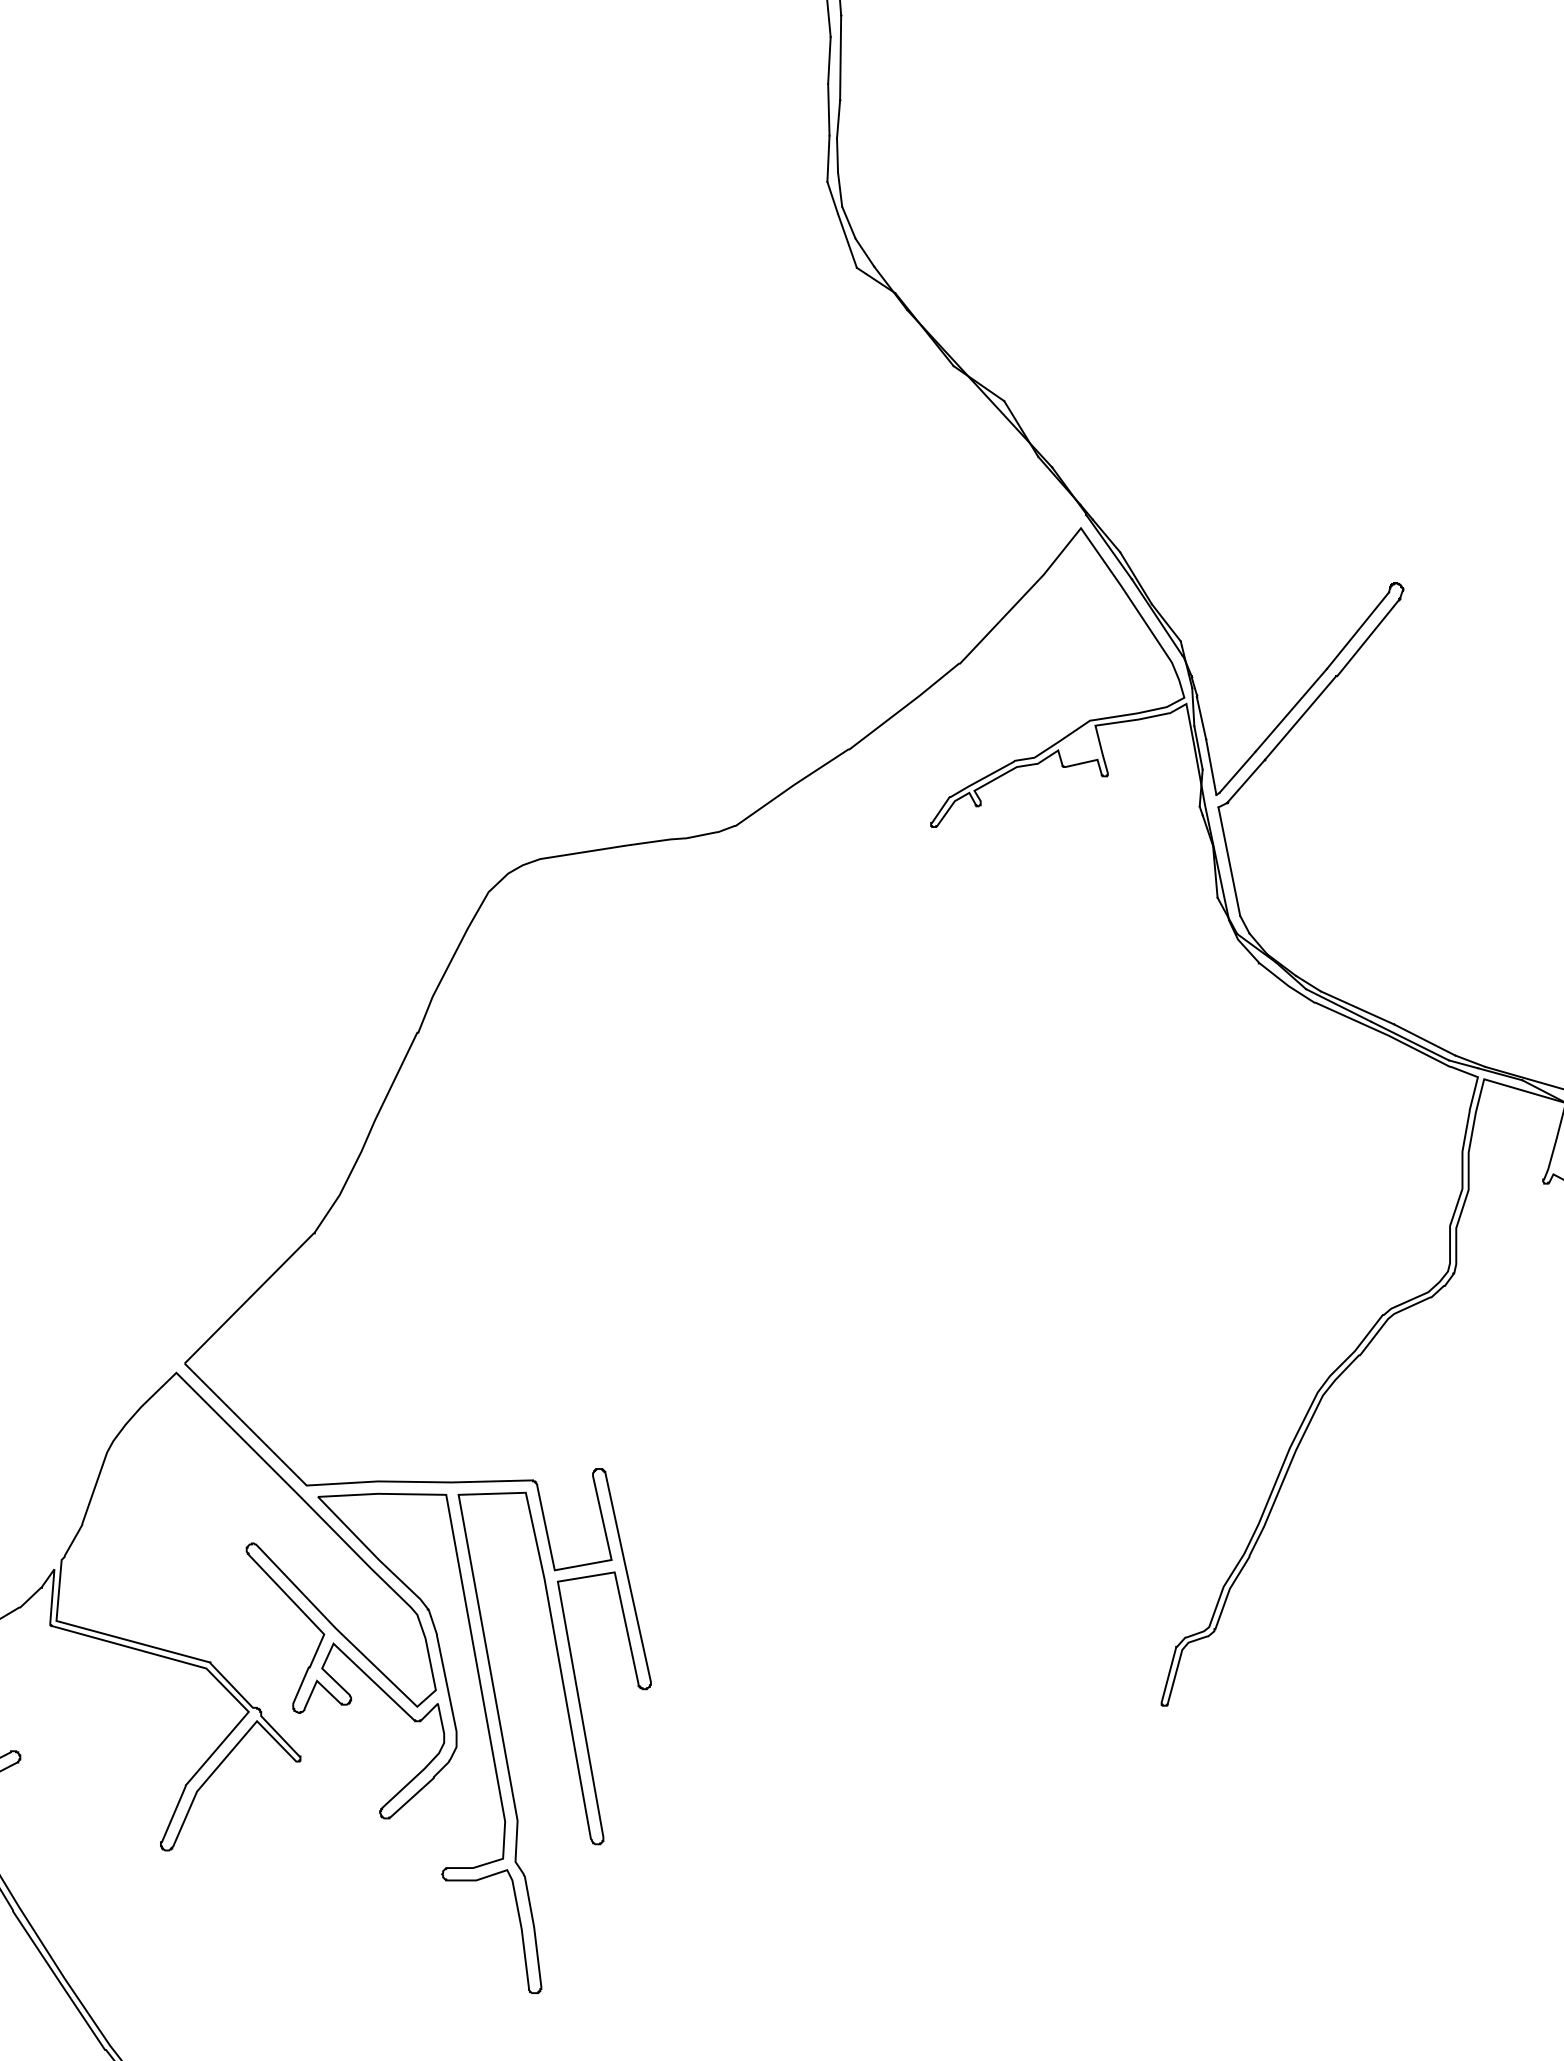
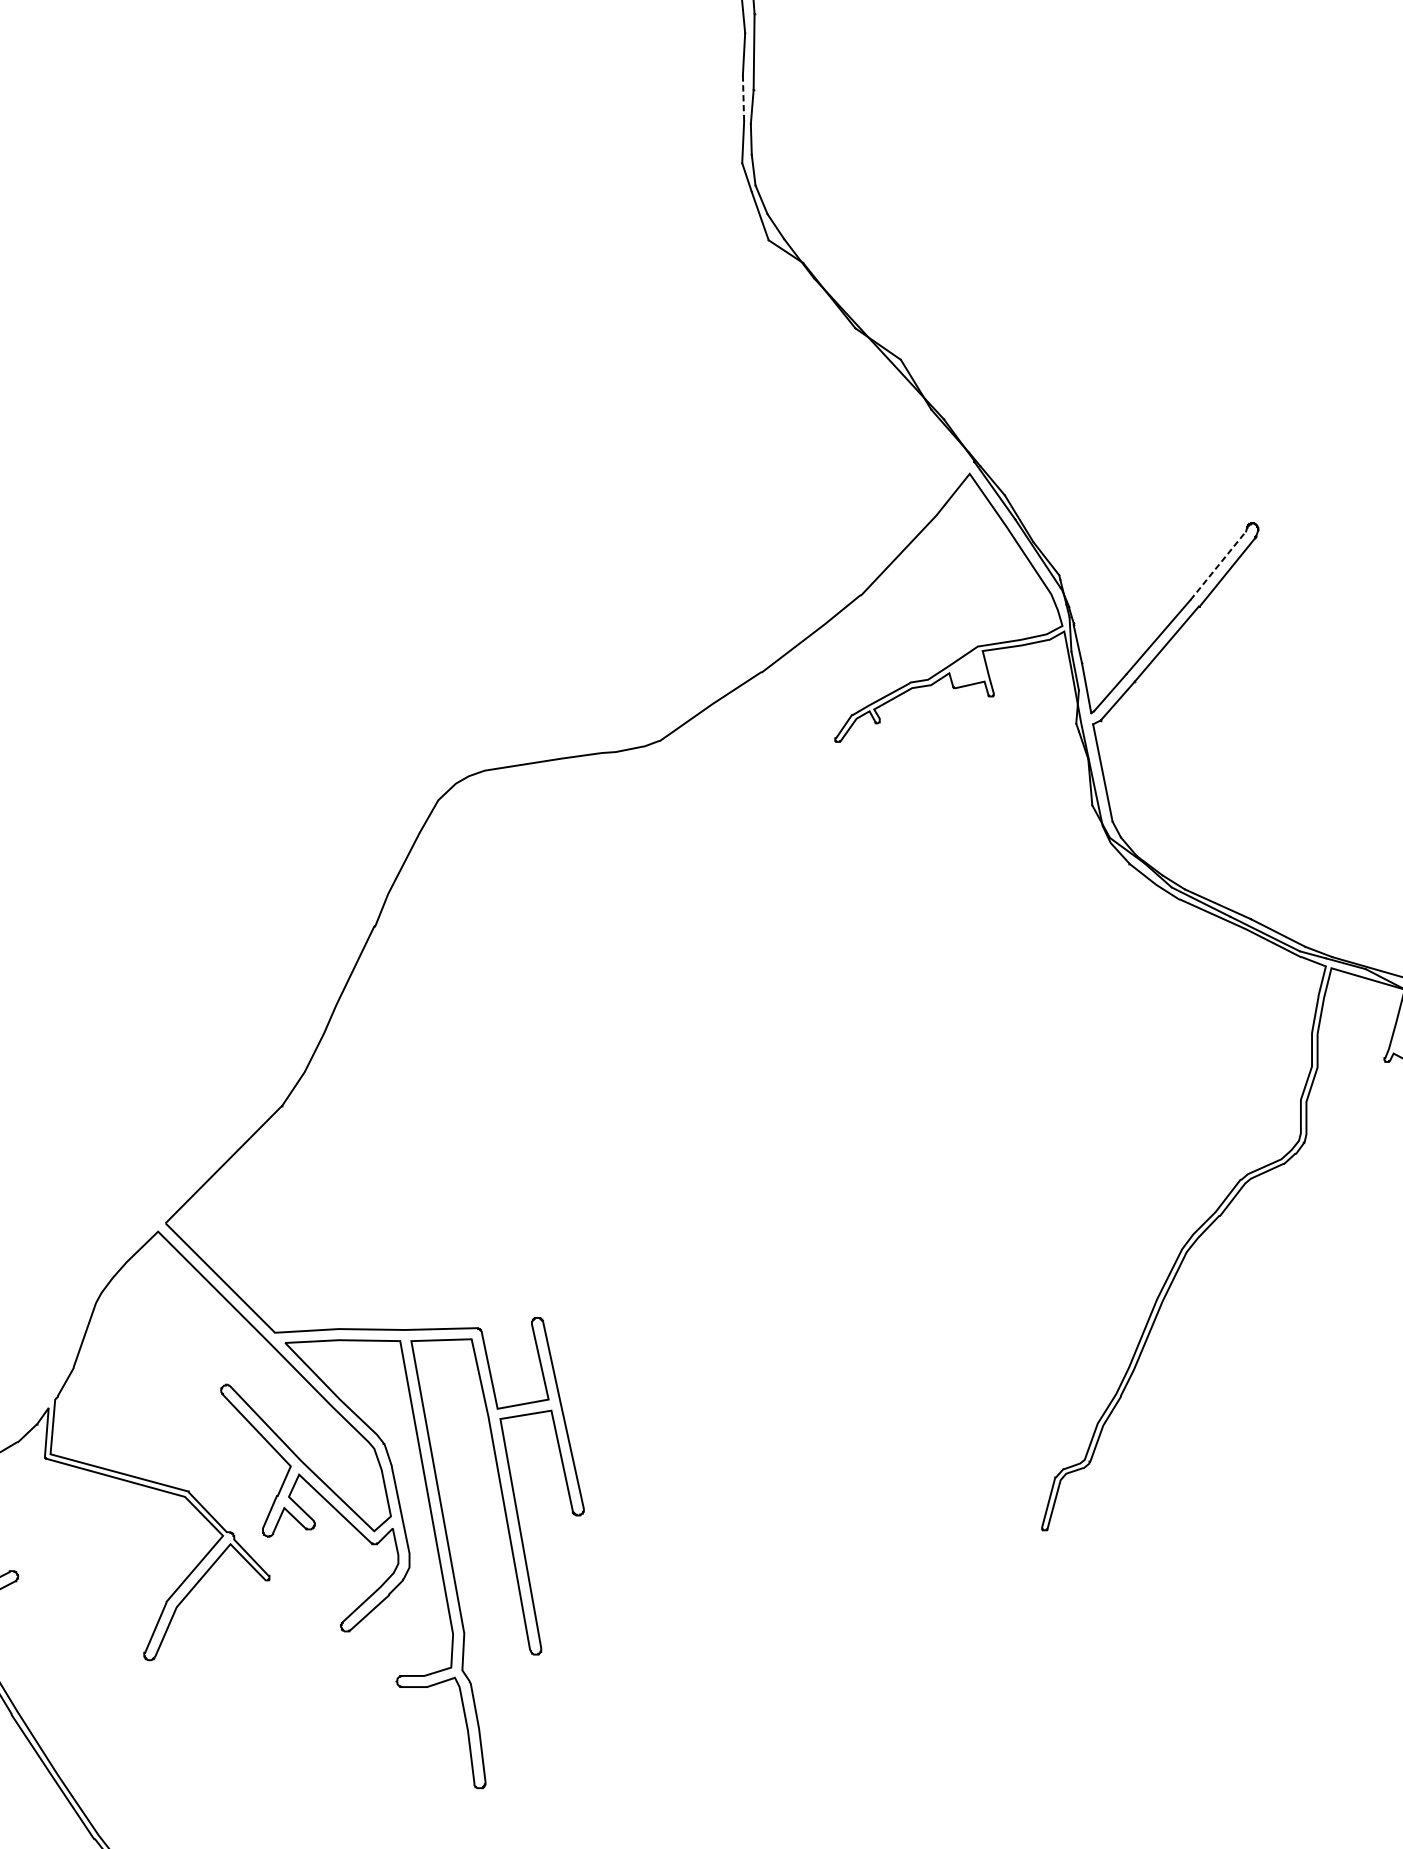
line: (828, 109) -> (743, 98), solid -> dashed
line: (1358, 630) -> (1218, 565), solid -> dashed

